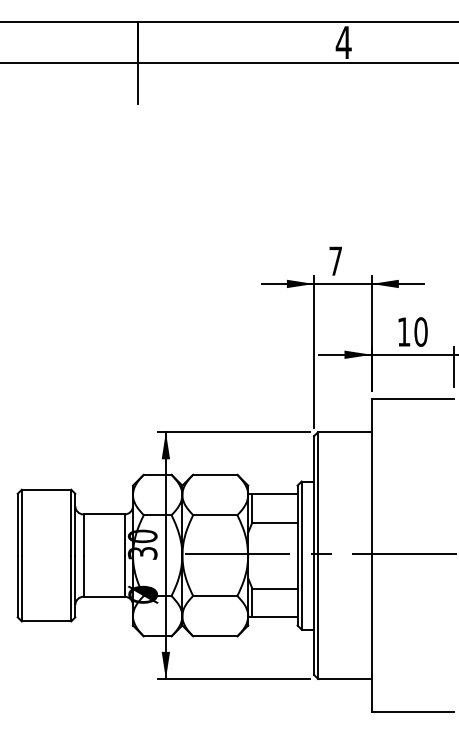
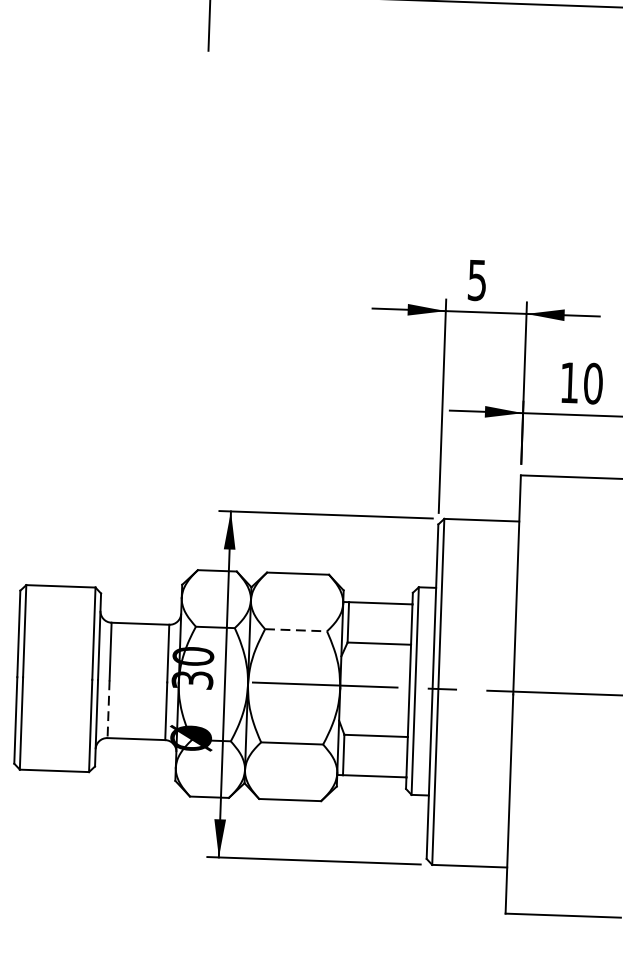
text: (335, 261) -> (476, 280), 7 -> 5
line: (215, 515) -> (296, 630), solid -> dashed
line: (83, 576) -> (108, 709), solid -> dashed

